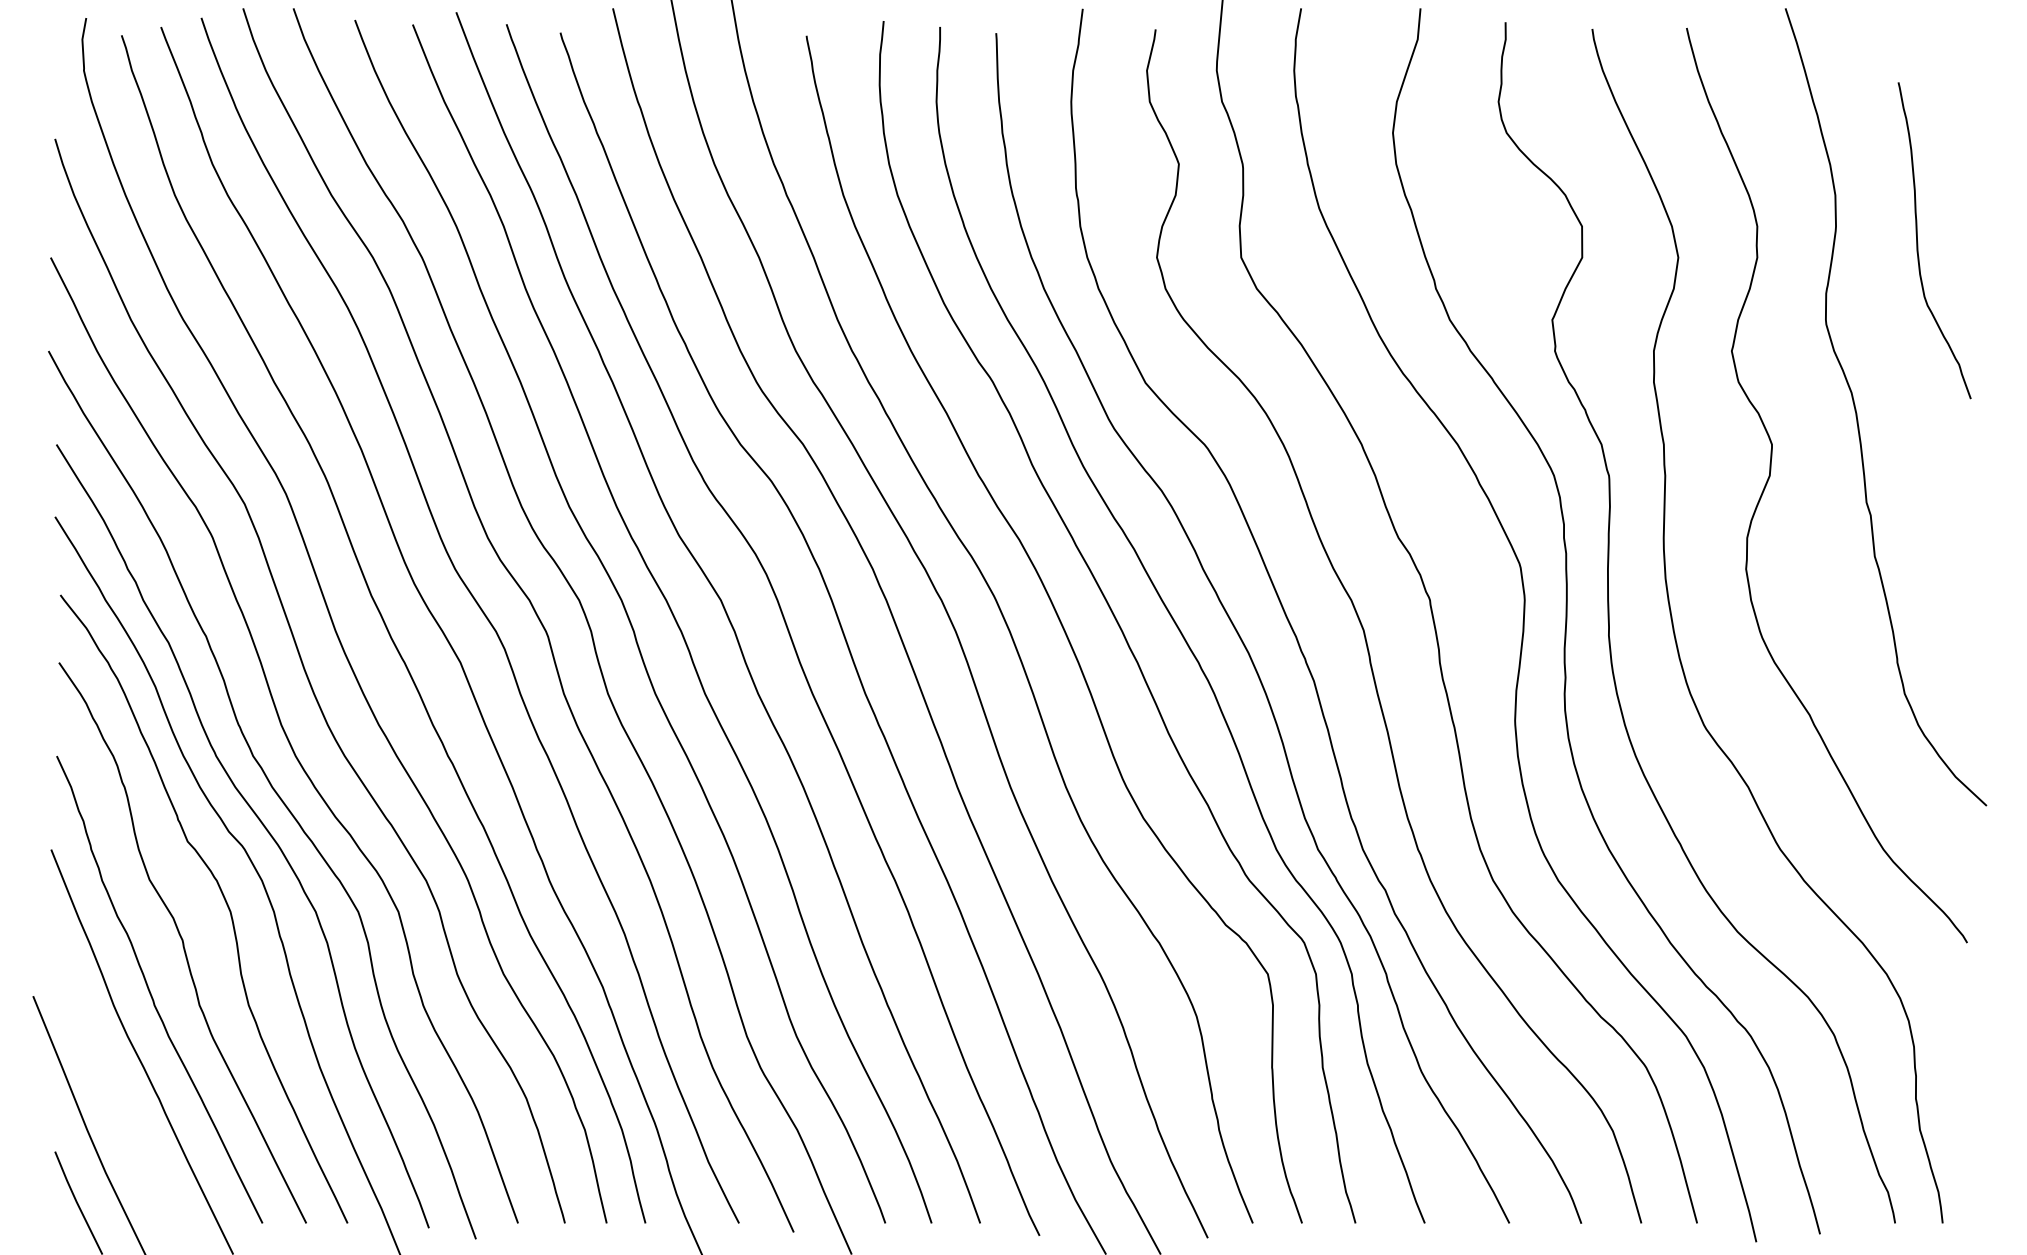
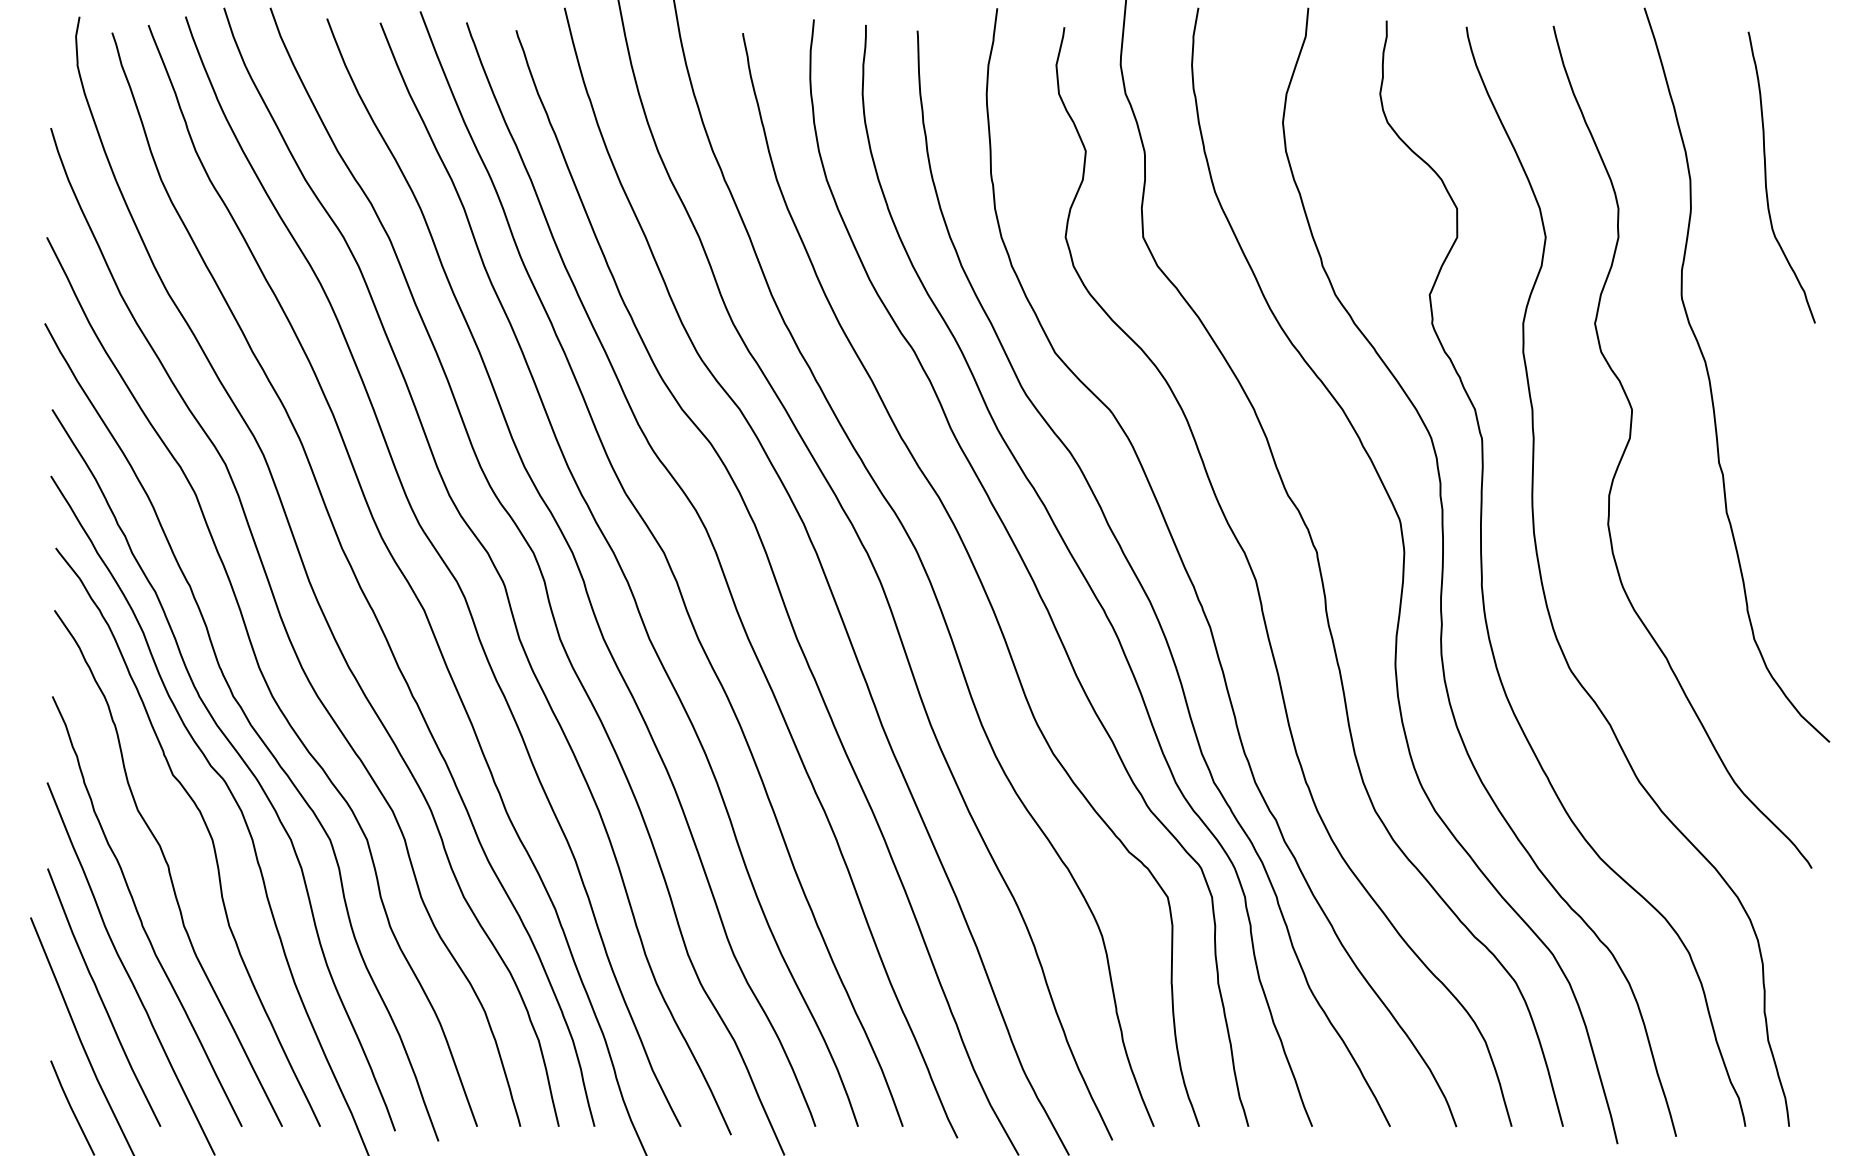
curve: (1918, 242) -> (1766, 179), moved
curve: (110, 1083) -> (101, 997), added

